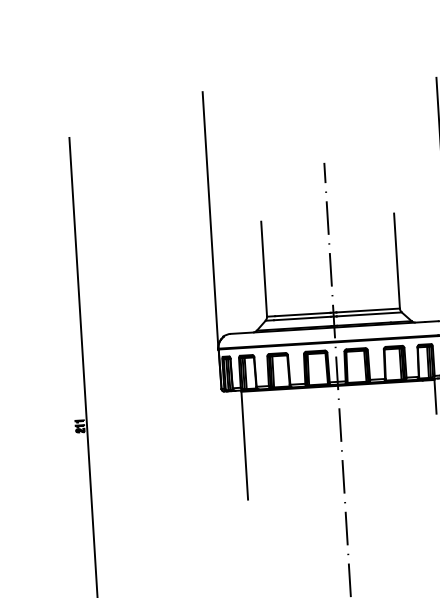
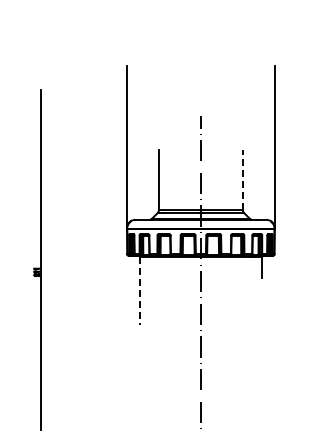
line: (396, 259) -> (242, 179), solid -> dashed
line: (244, 446) -> (139, 291), solid -> dashed

